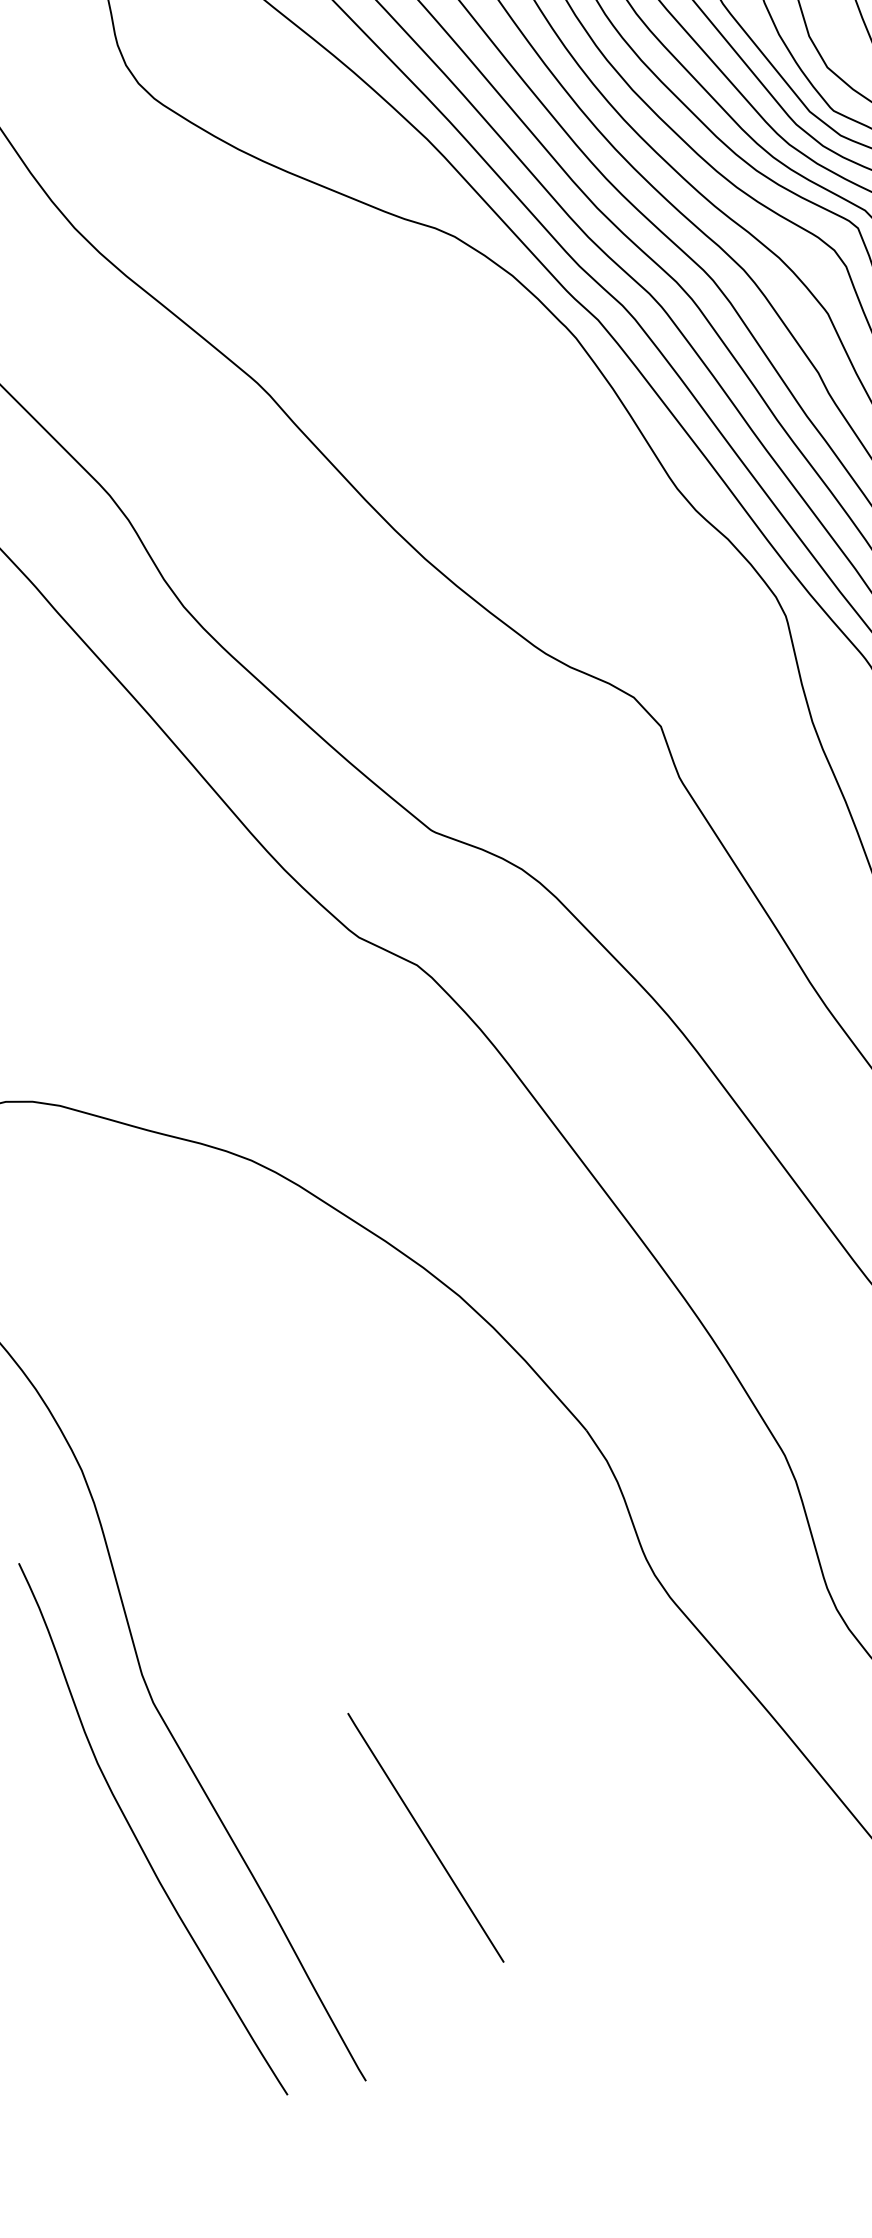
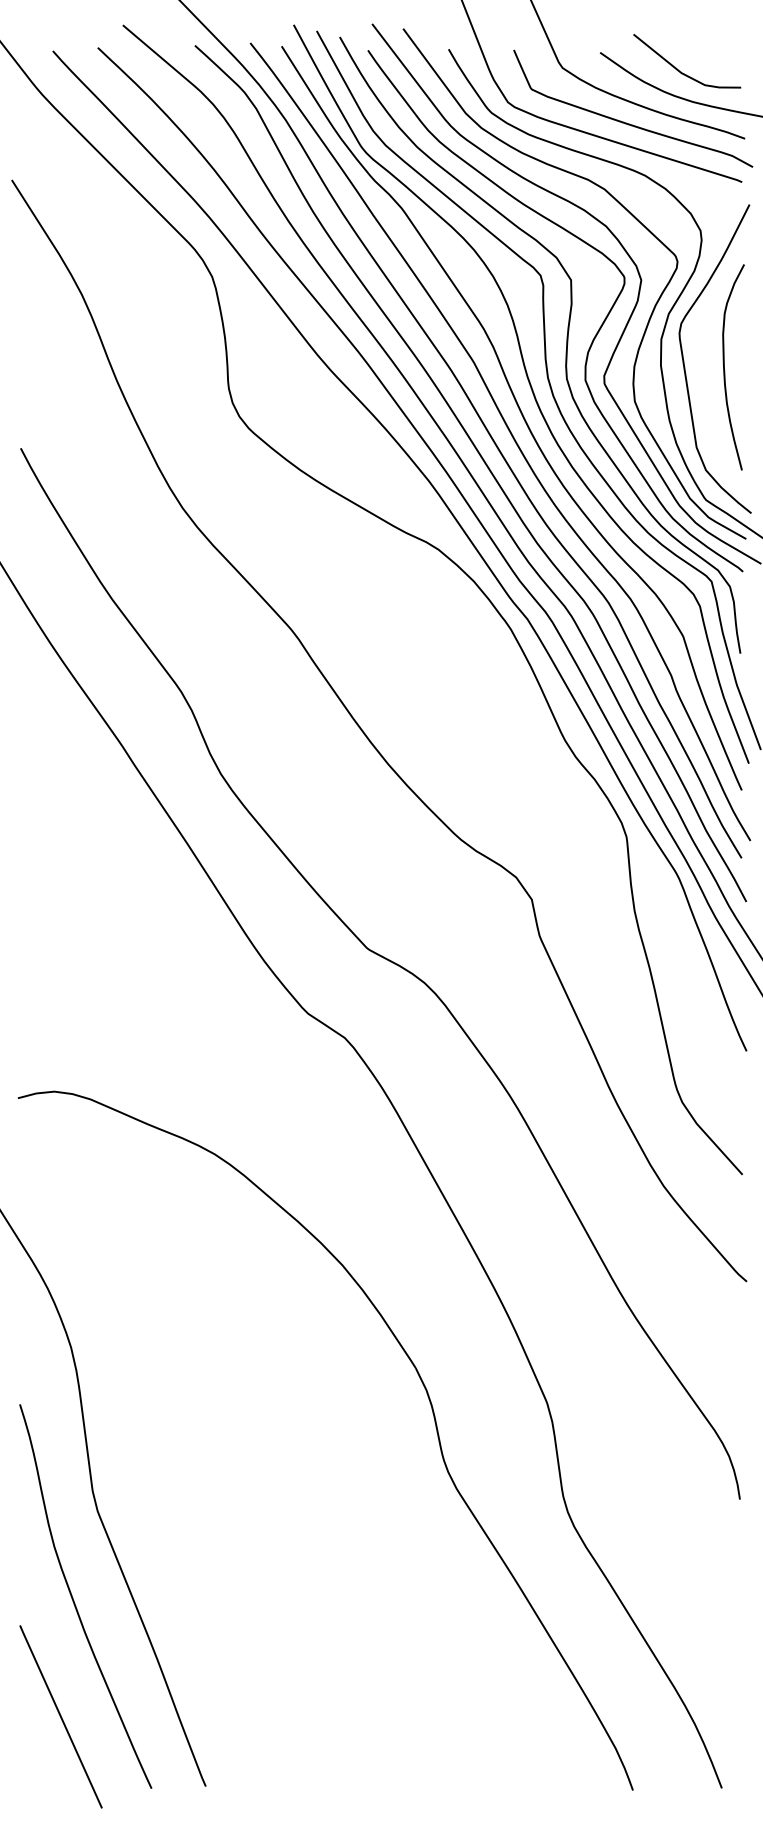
line: (425, 1837) -> (60, 1716), moved

